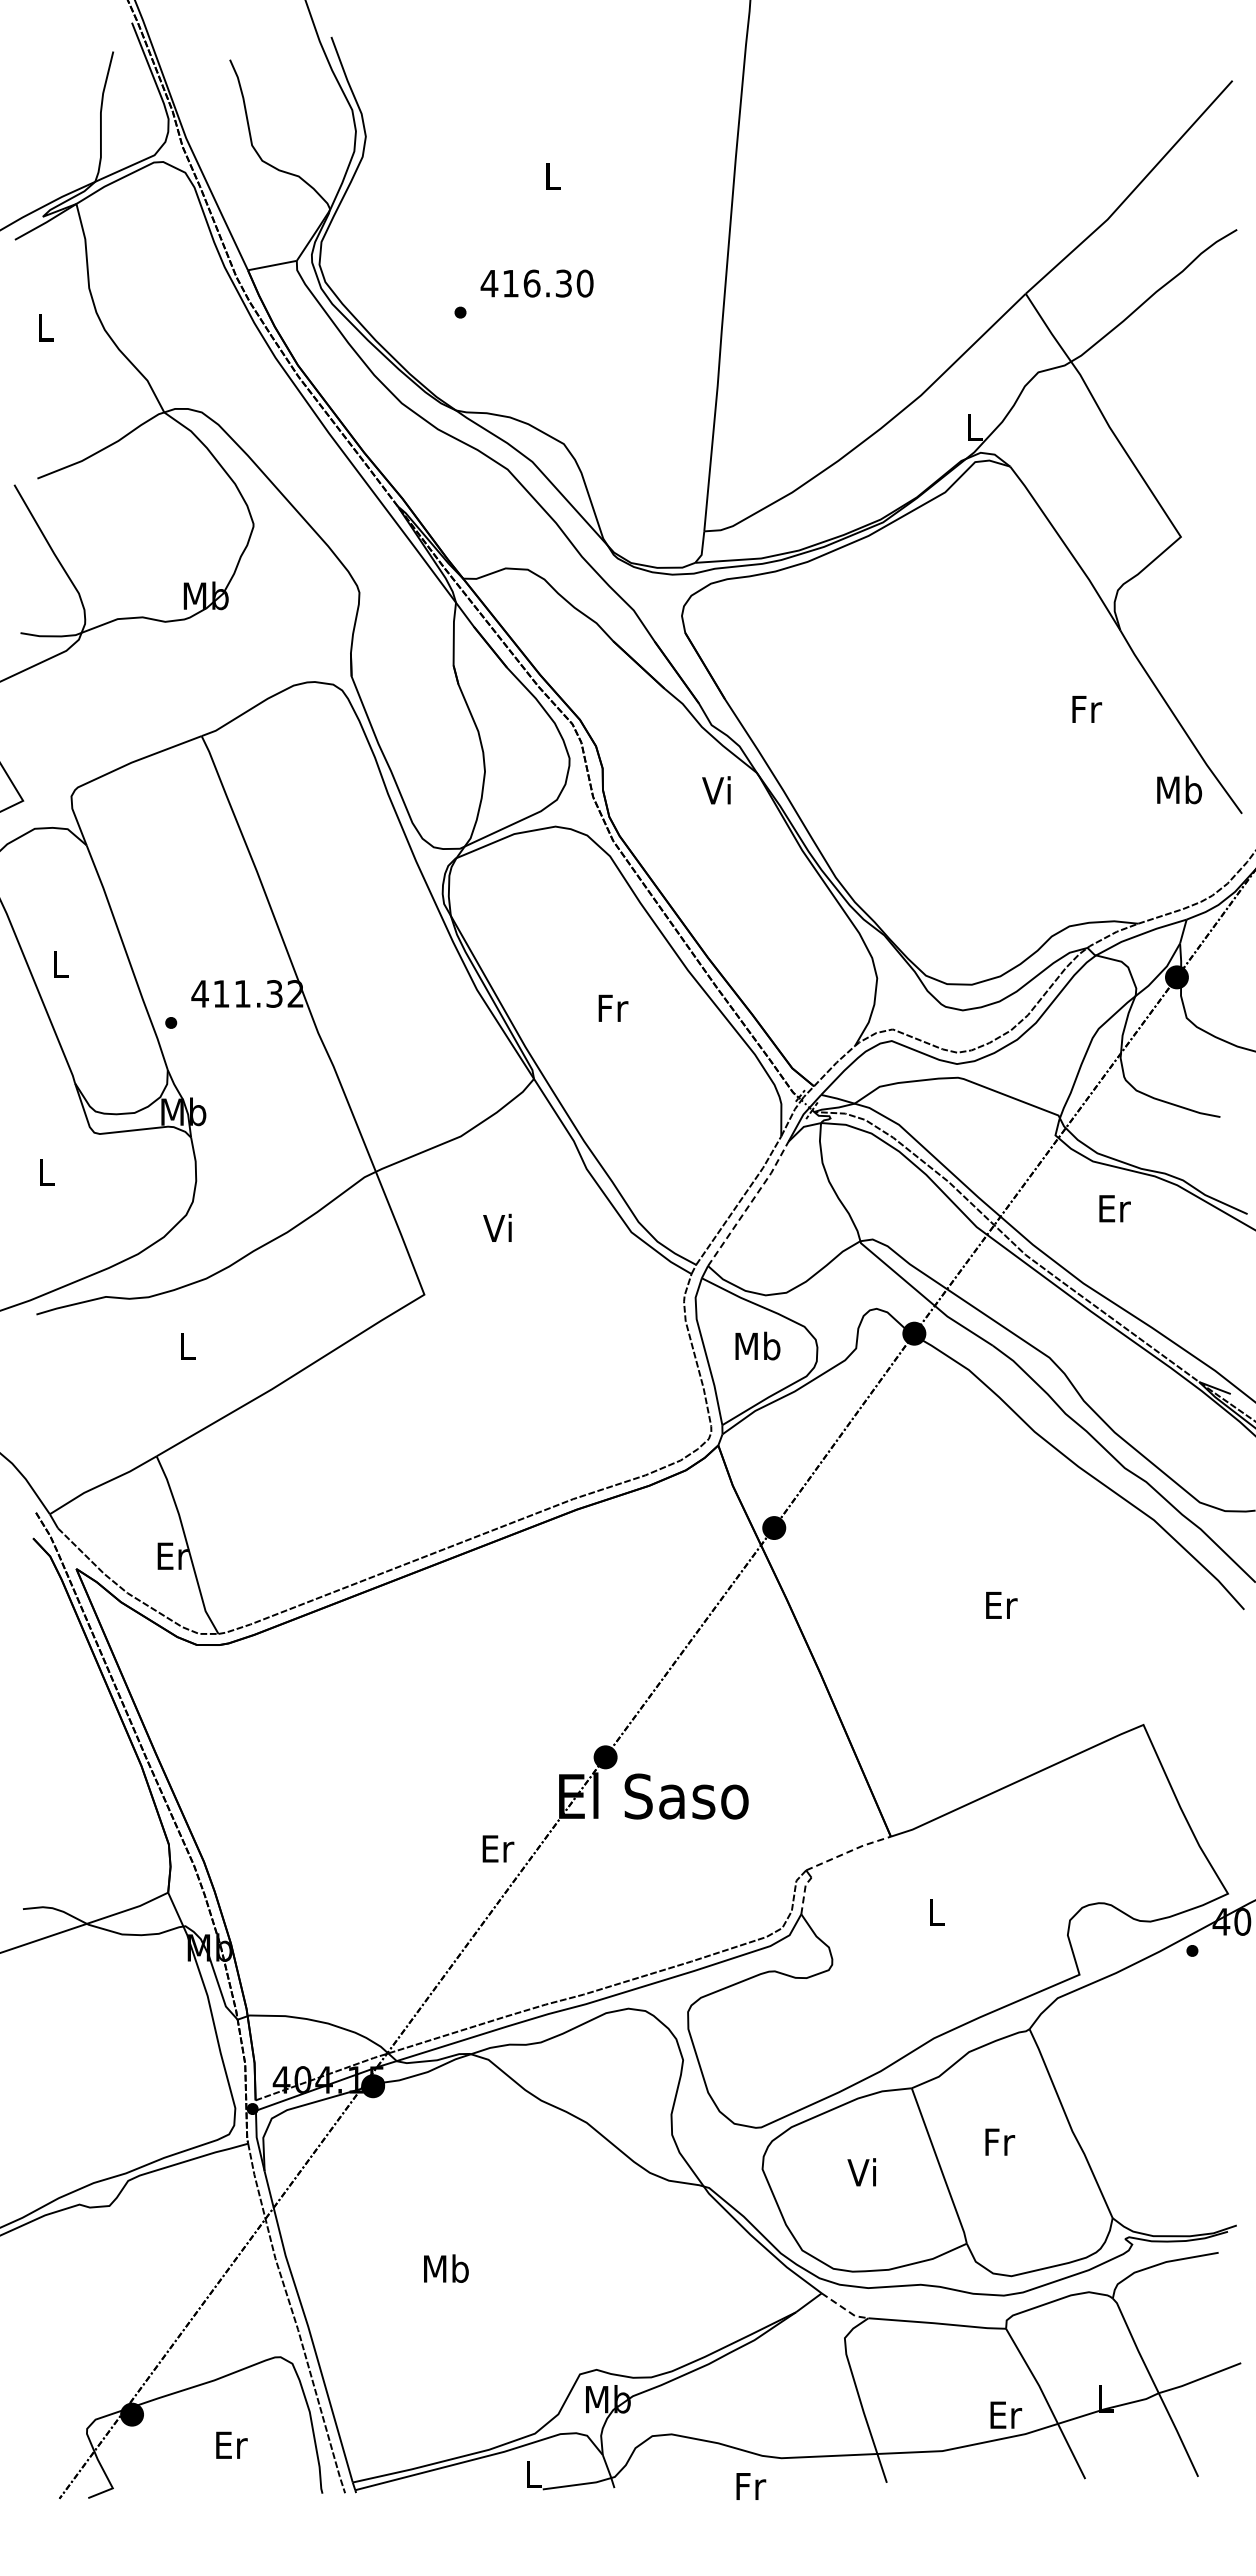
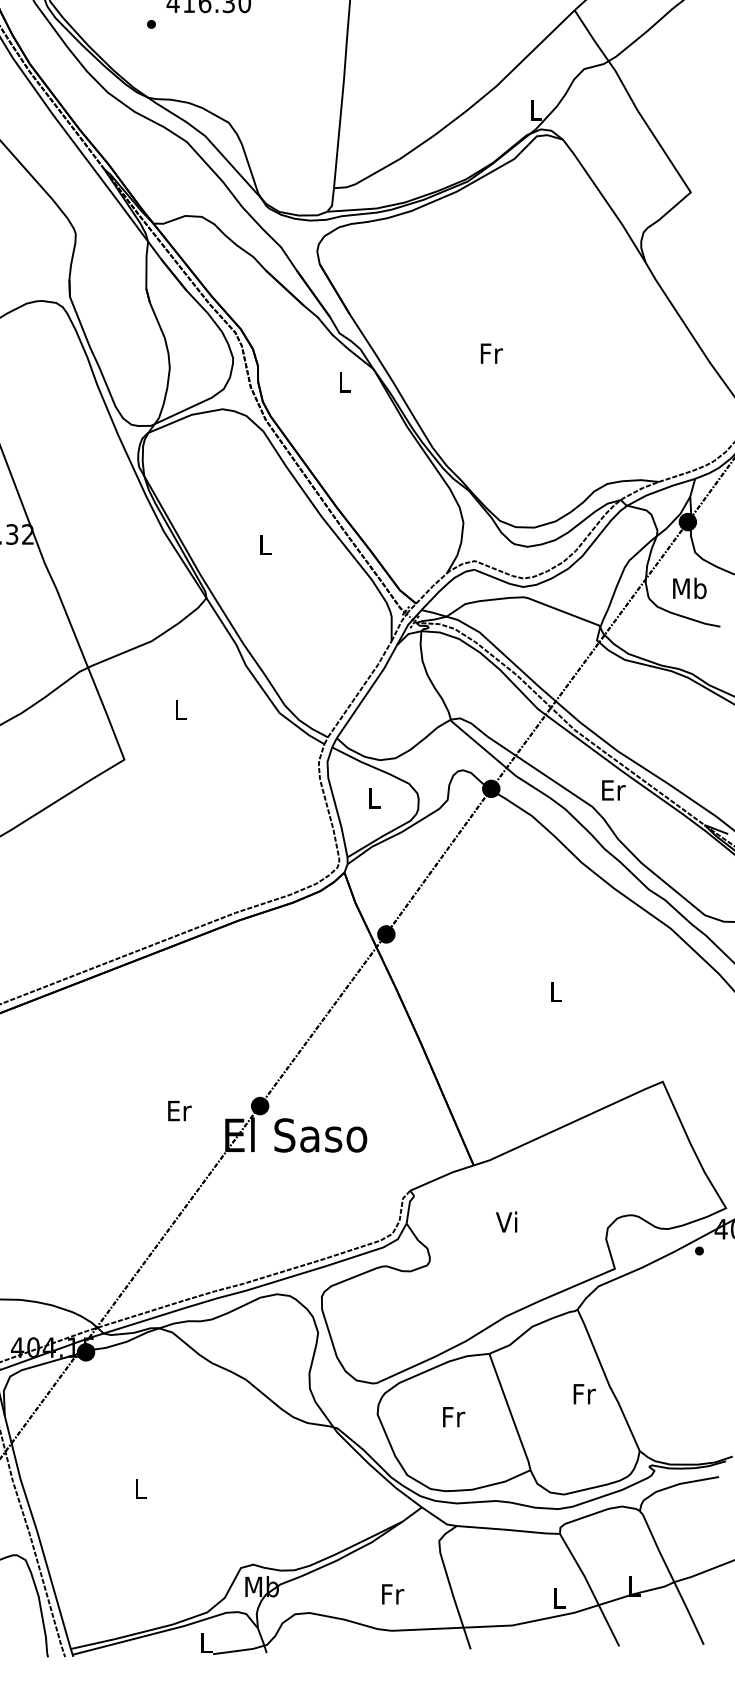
text: (1087, 709) -> (492, 353), moved
text: (1179, 789) -> (689, 588), moved
text: (716, 790) -> (343, 382), Vi -> L
text: (613, 1007) -> (266, 544), Fr -> L
line: (750, 1204) -> (368, 692), dashed -> solid
text: (1114, 1208) -> (613, 790), moved
text: (497, 1227) -> (179, 709), Vi -> L
text: (757, 1345) -> (373, 797), Mb -> L
text: (1001, 1604) -> (556, 991), Er -> L
text: (498, 1848) -> (179, 1110), moved
line: (848, 1851) -> (441, 1176), dashed -> solid
line: (804, 1893) -> (409, 1208), dashed -> solid
text: (934, 1912) -> (506, 1222), L -> Vi
text: (1000, 2141) -> (584, 1393), moved
text: (863, 2172) -> (453, 1416), Vi -> Fr
text: (446, 2268) -> (140, 1488), Mb -> L
line: (844, 2308) -> (438, 1518), dashed -> solid
text: (1006, 2414) -> (560, 1598), Er -> L
text: (751, 2486) -> (393, 1594), moved

